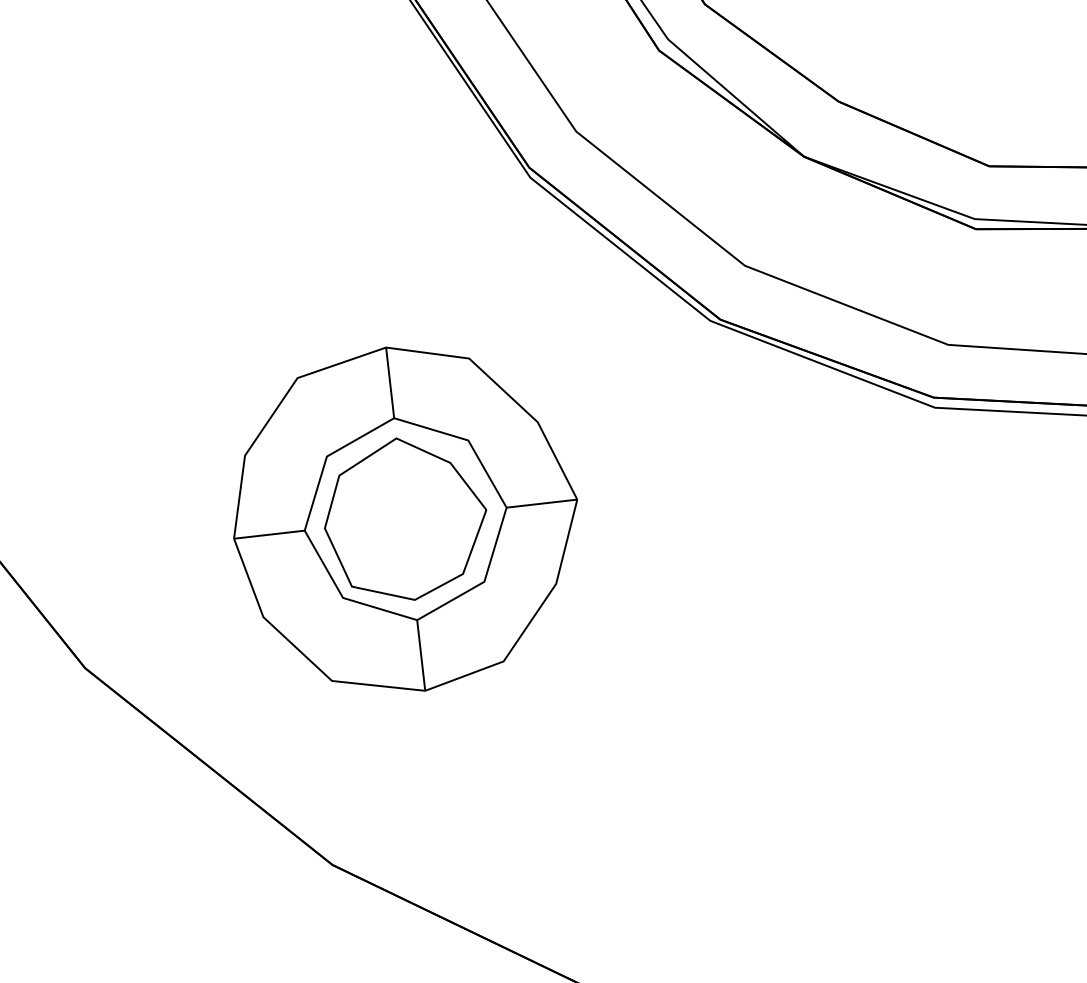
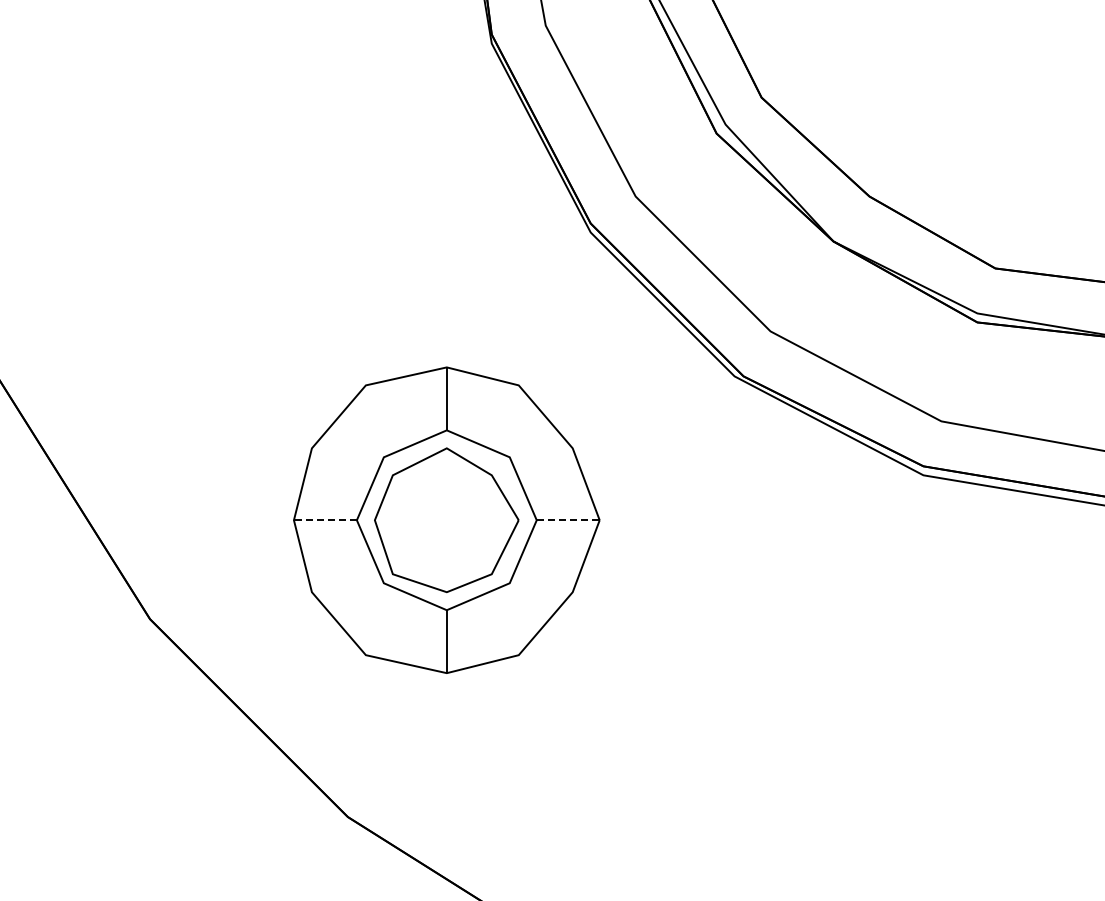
line: (542, 503) -> (568, 520), solid -> dashed
line: (268, 535) -> (324, 520), solid -> dashed

